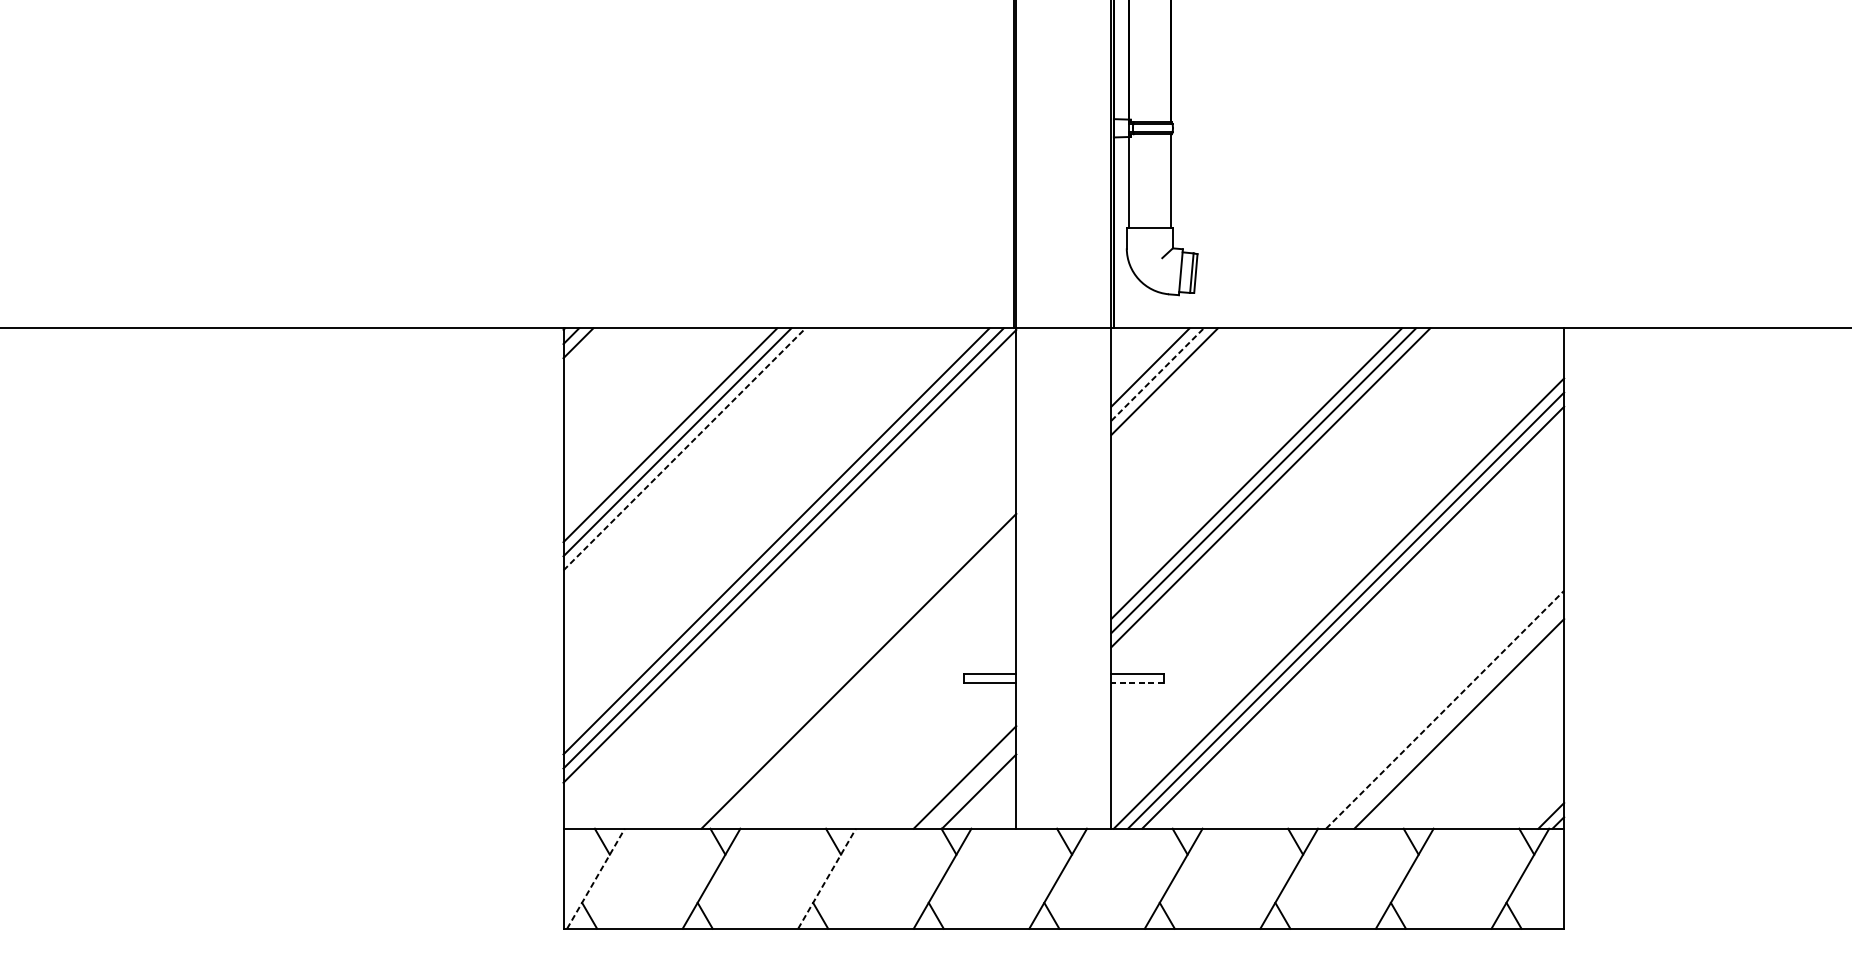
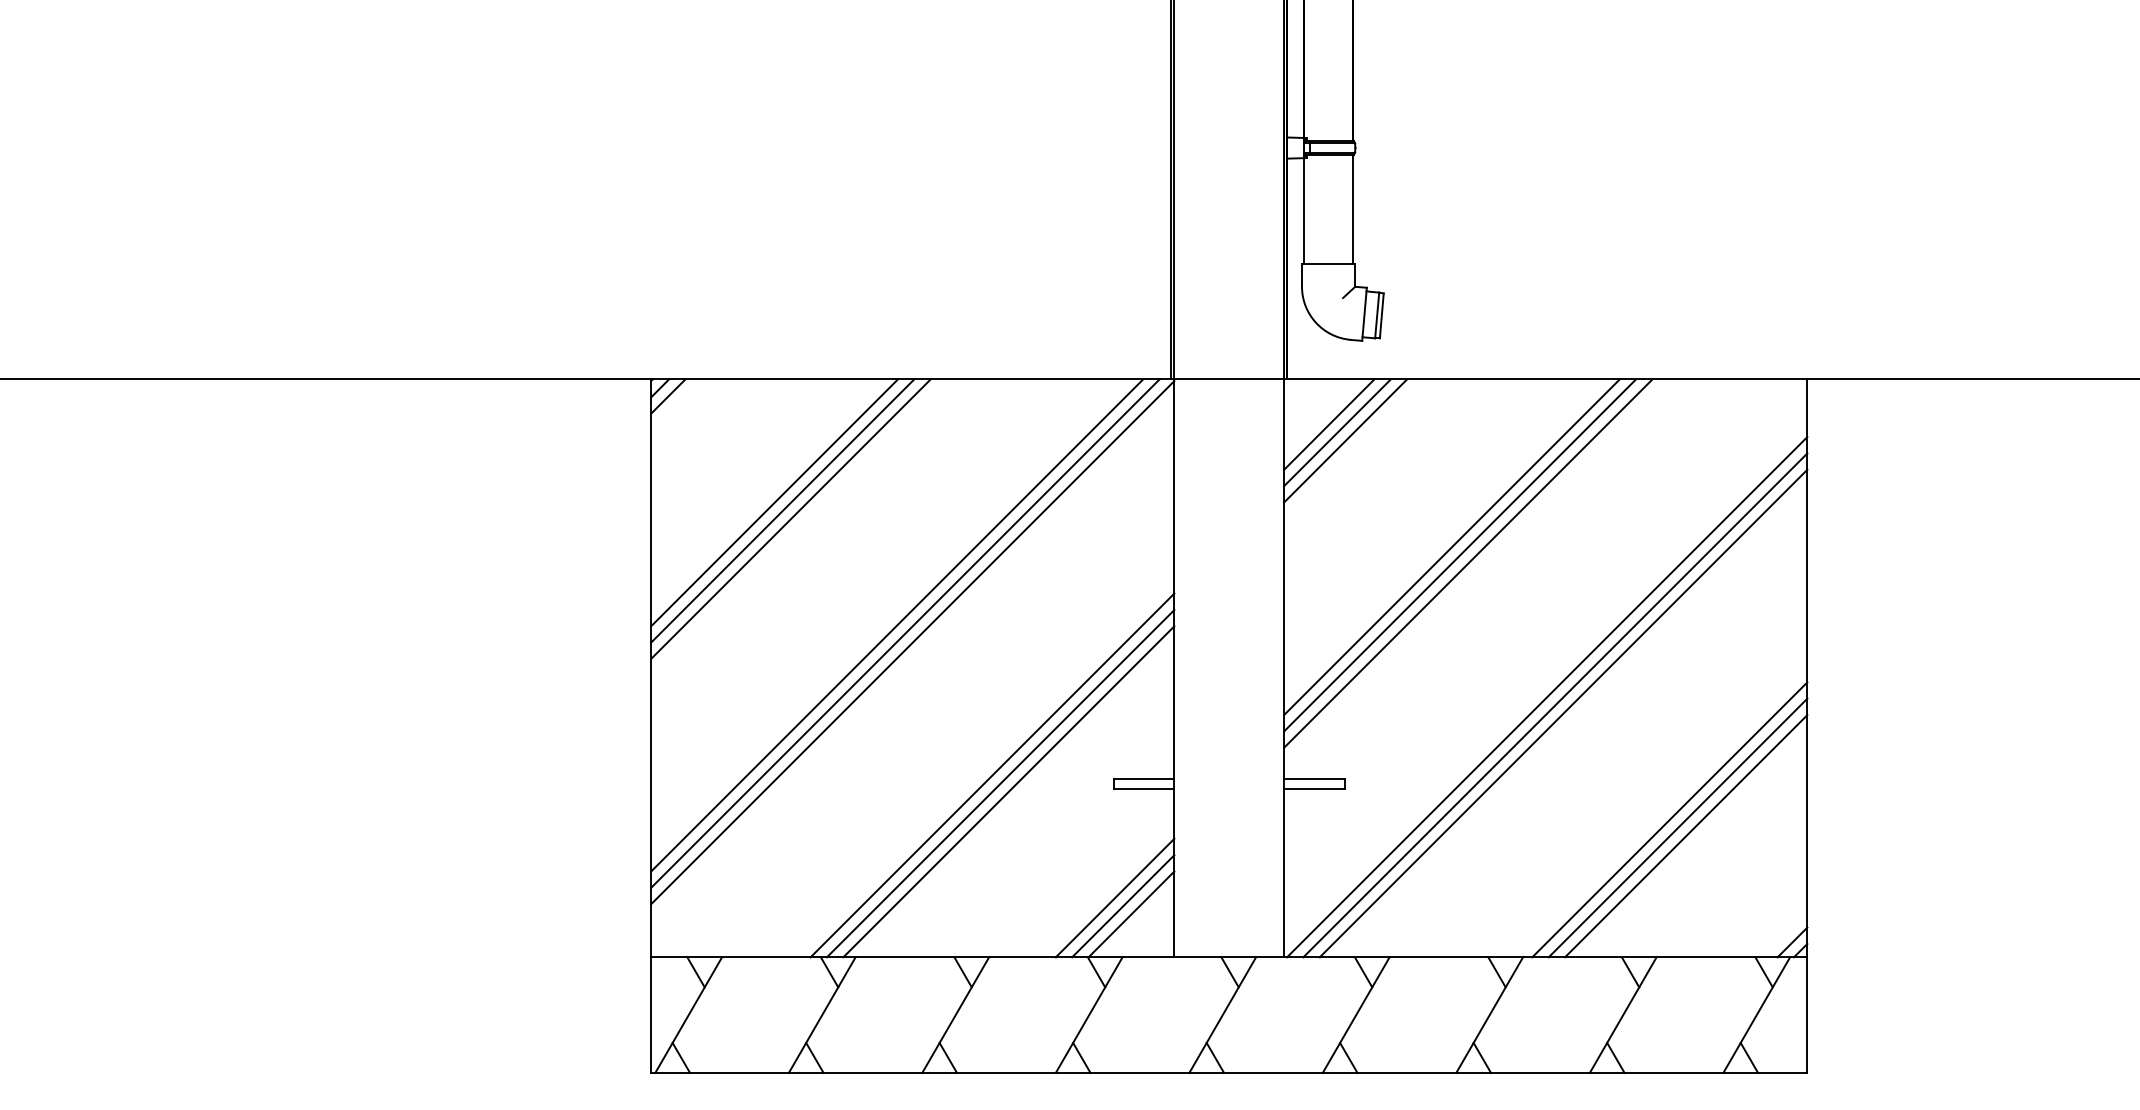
line: (1157, 374) -> (1337, 432), dashed -> solid
line: (684, 449) -> (791, 519), dashed -> solid
line: (865, 678) -> (1000, 783), added
line: (1137, 683) -> (1314, 789), dashed -> solid
line: (872, 685) -> (1008, 791), added
line: (1445, 709) -> (1670, 819), dashed -> solid
line: (1451, 716) -> (1677, 827), added
line: (972, 784) -> (1123, 906), added
line: (595, 879) -> (688, 1015), dashed -> solid
line: (826, 879) -> (955, 1015), dashed -> solid

